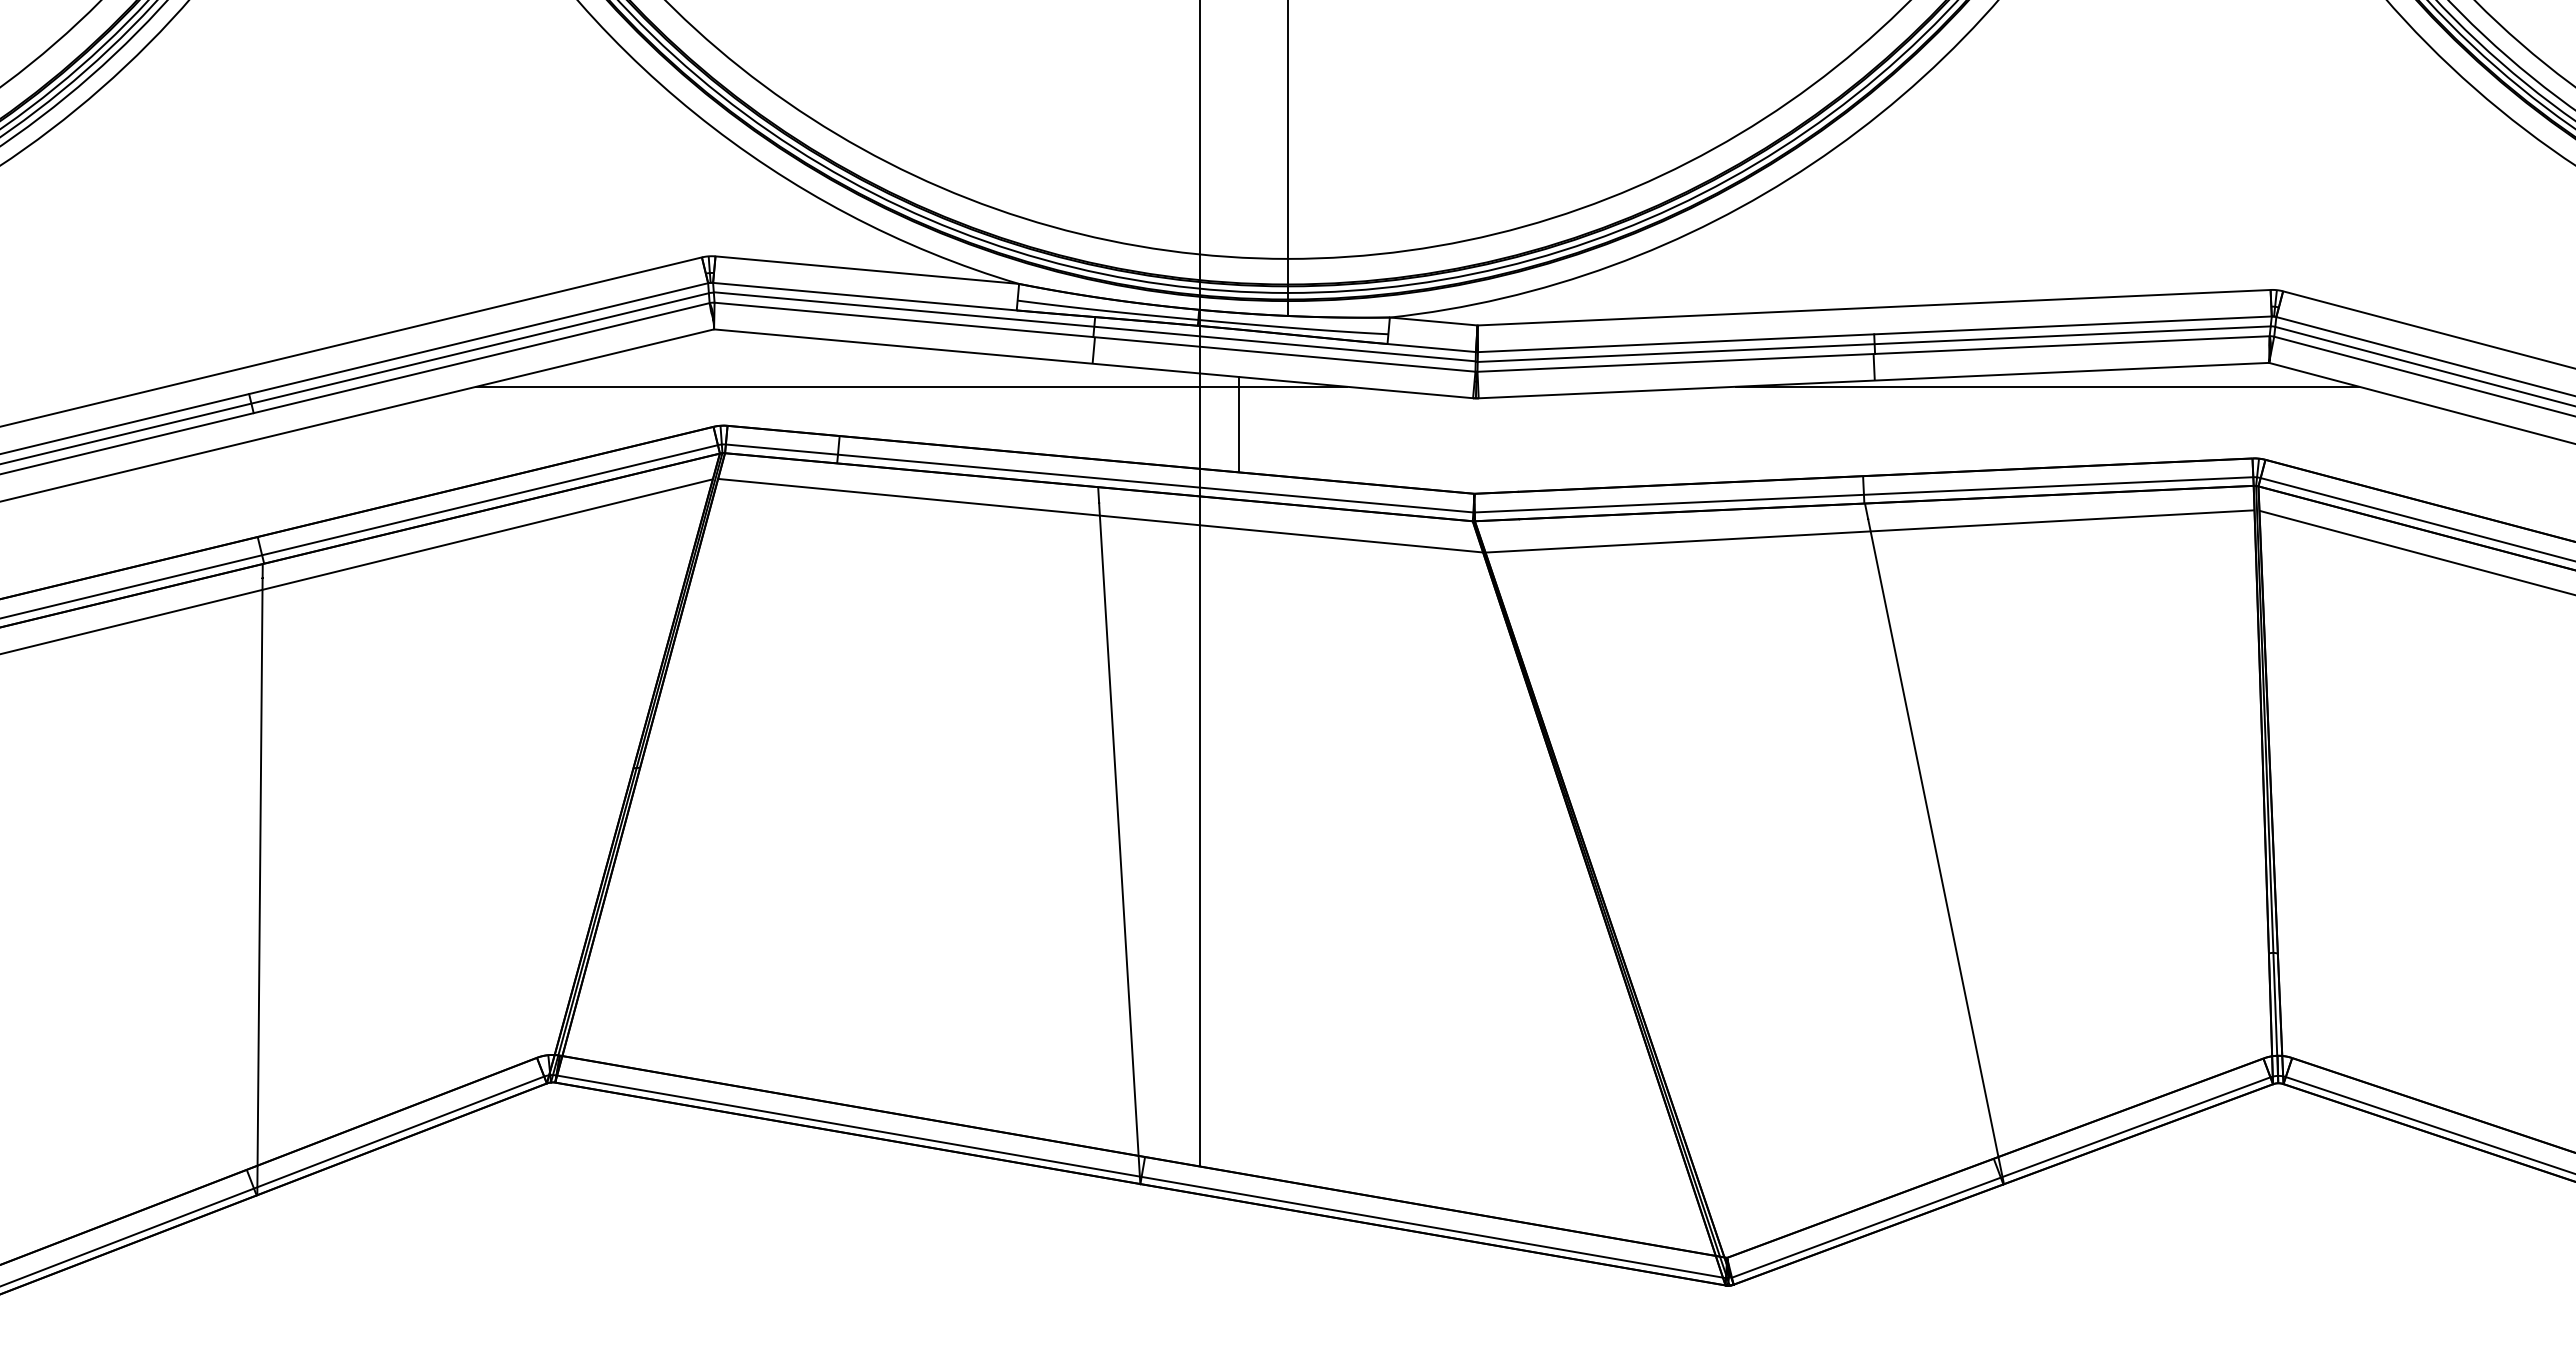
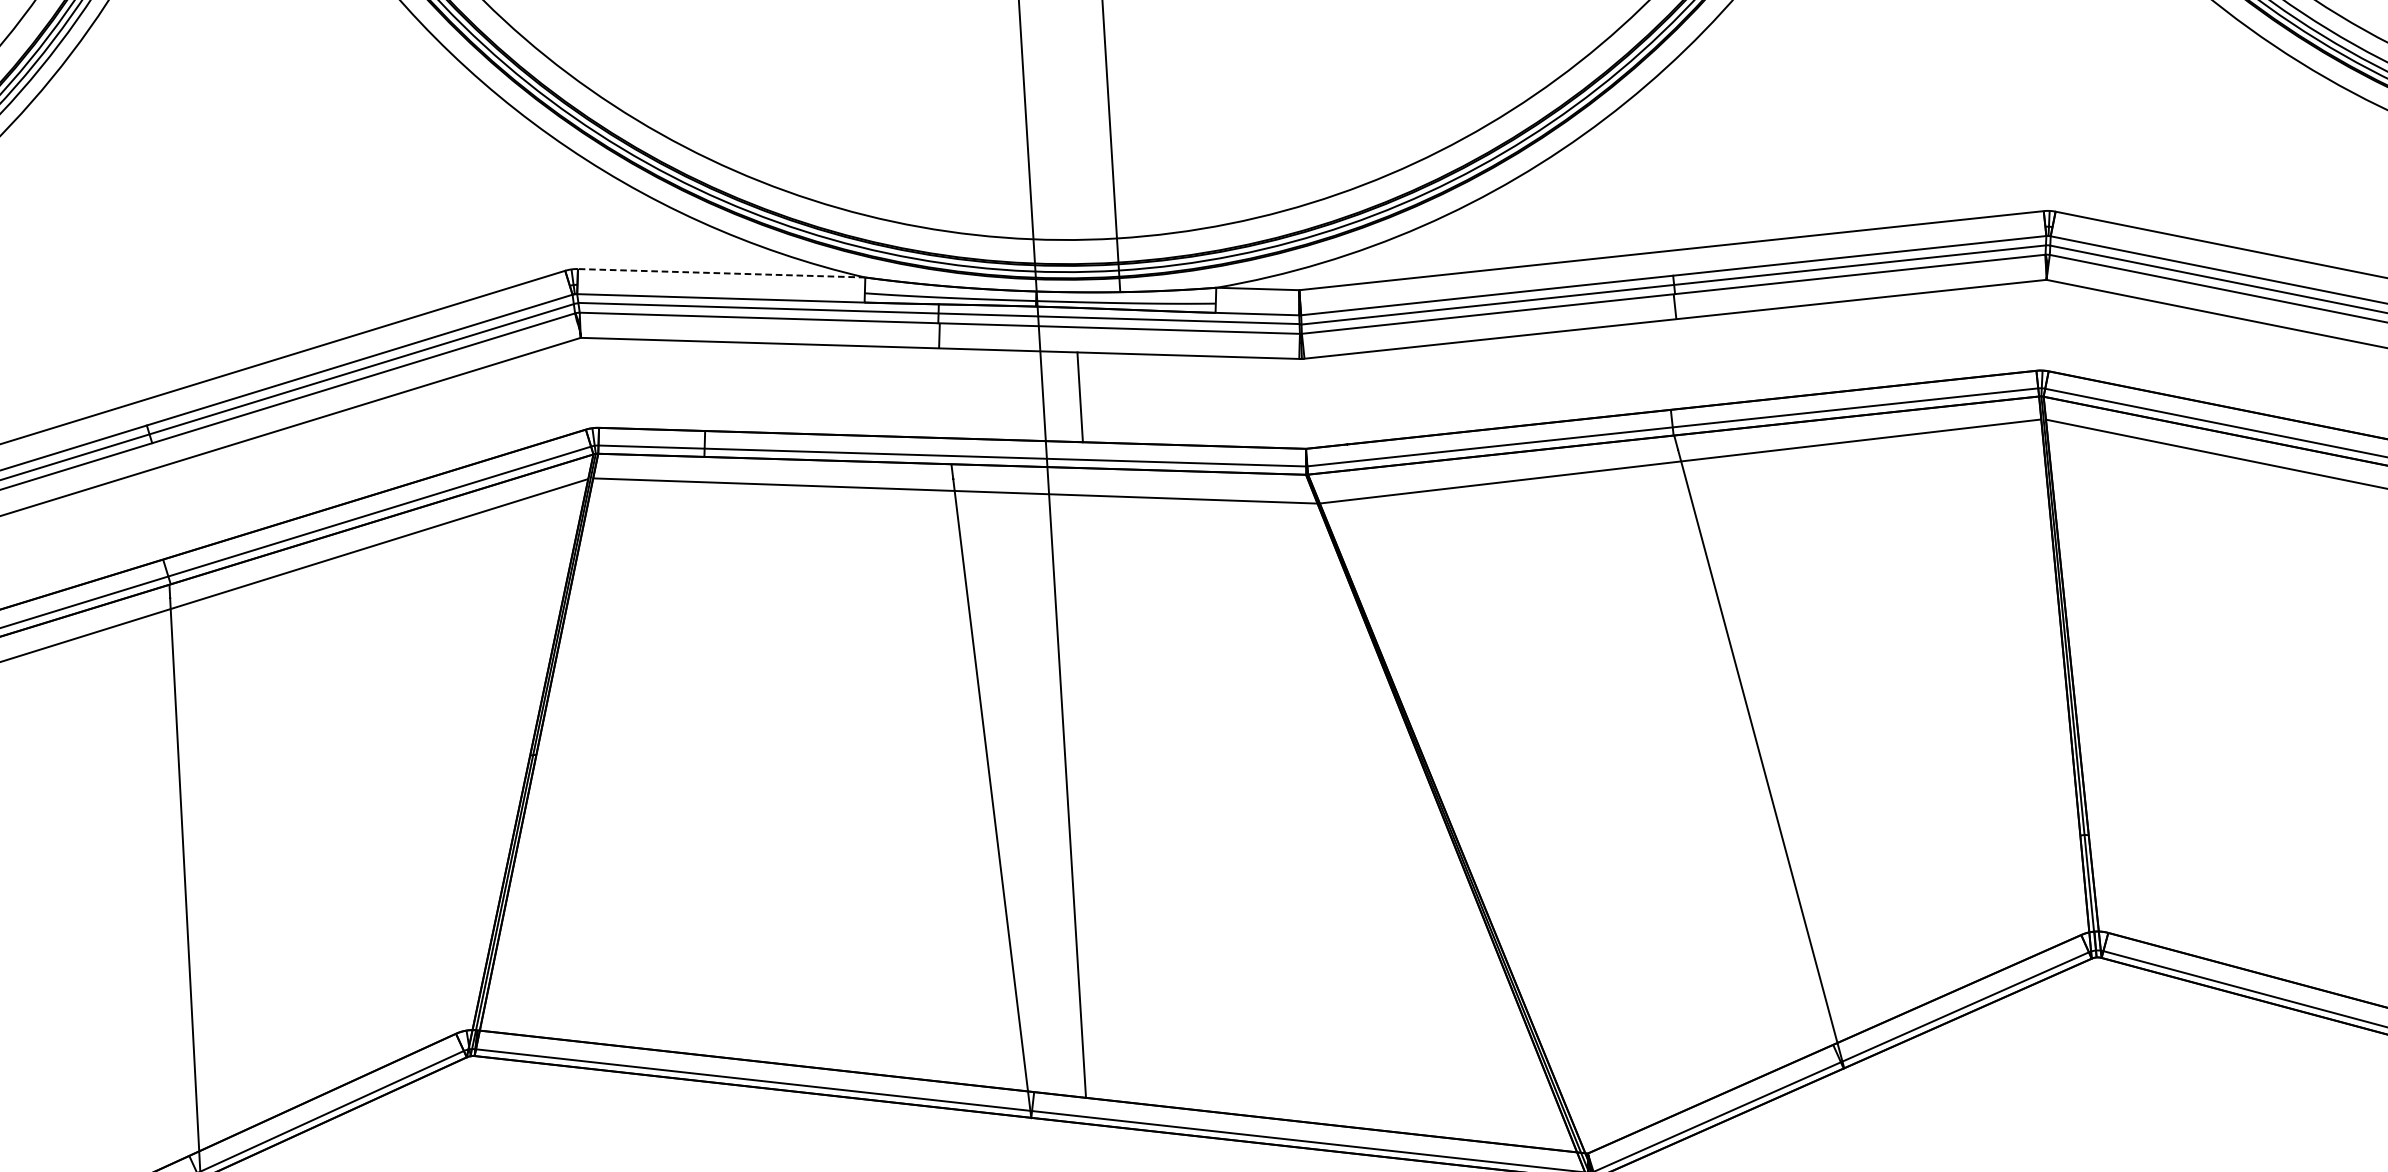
line: (866, 270) -> (720, 273), solid -> dashed
line: (911, 386) -> (769, 380), removed
line: (2047, 386) -> (1839, 314), removed

